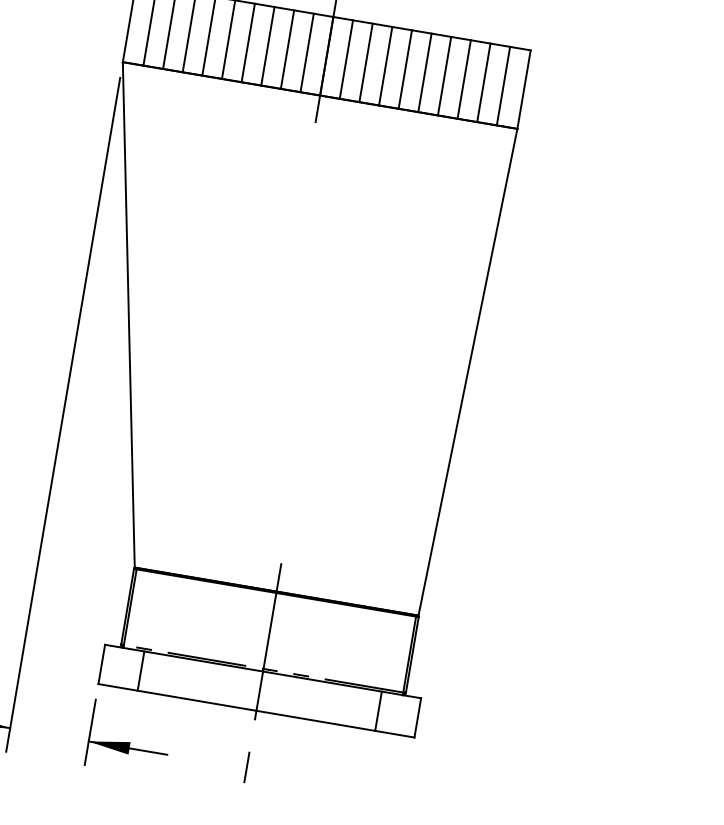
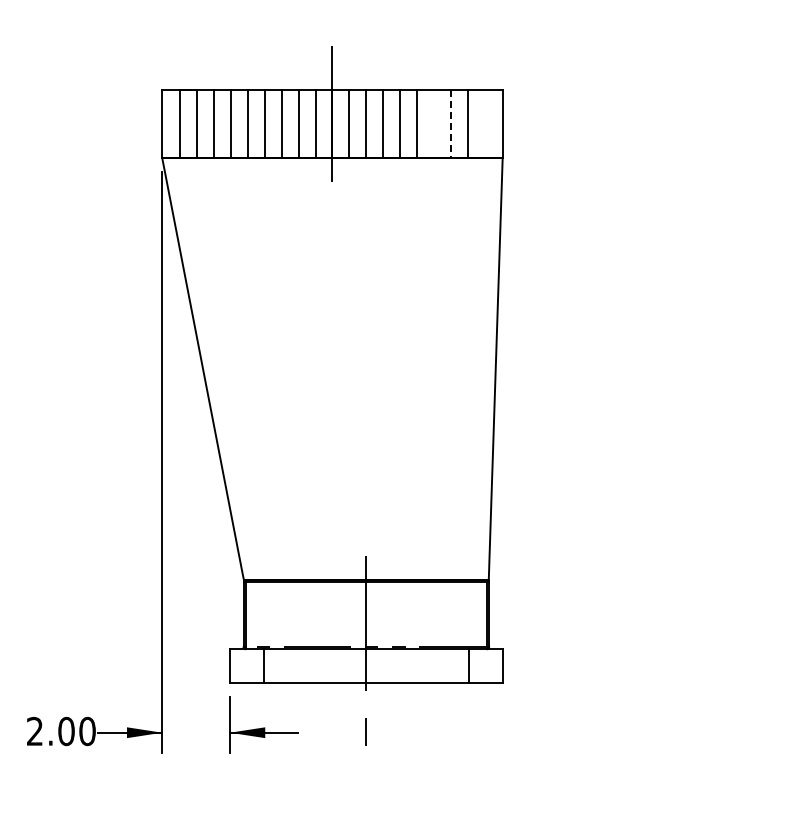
line: (444, 76) -> (434, 124), removed
line: (464, 80) -> (451, 124), solid -> dashed
line: (502, 86) -> (484, 124), removed

